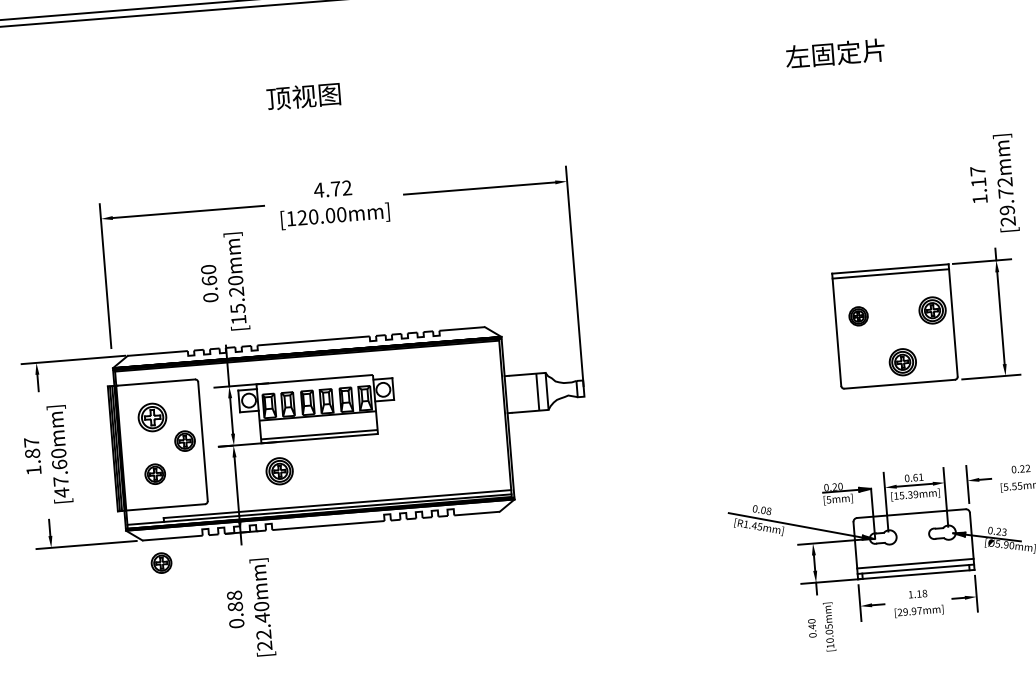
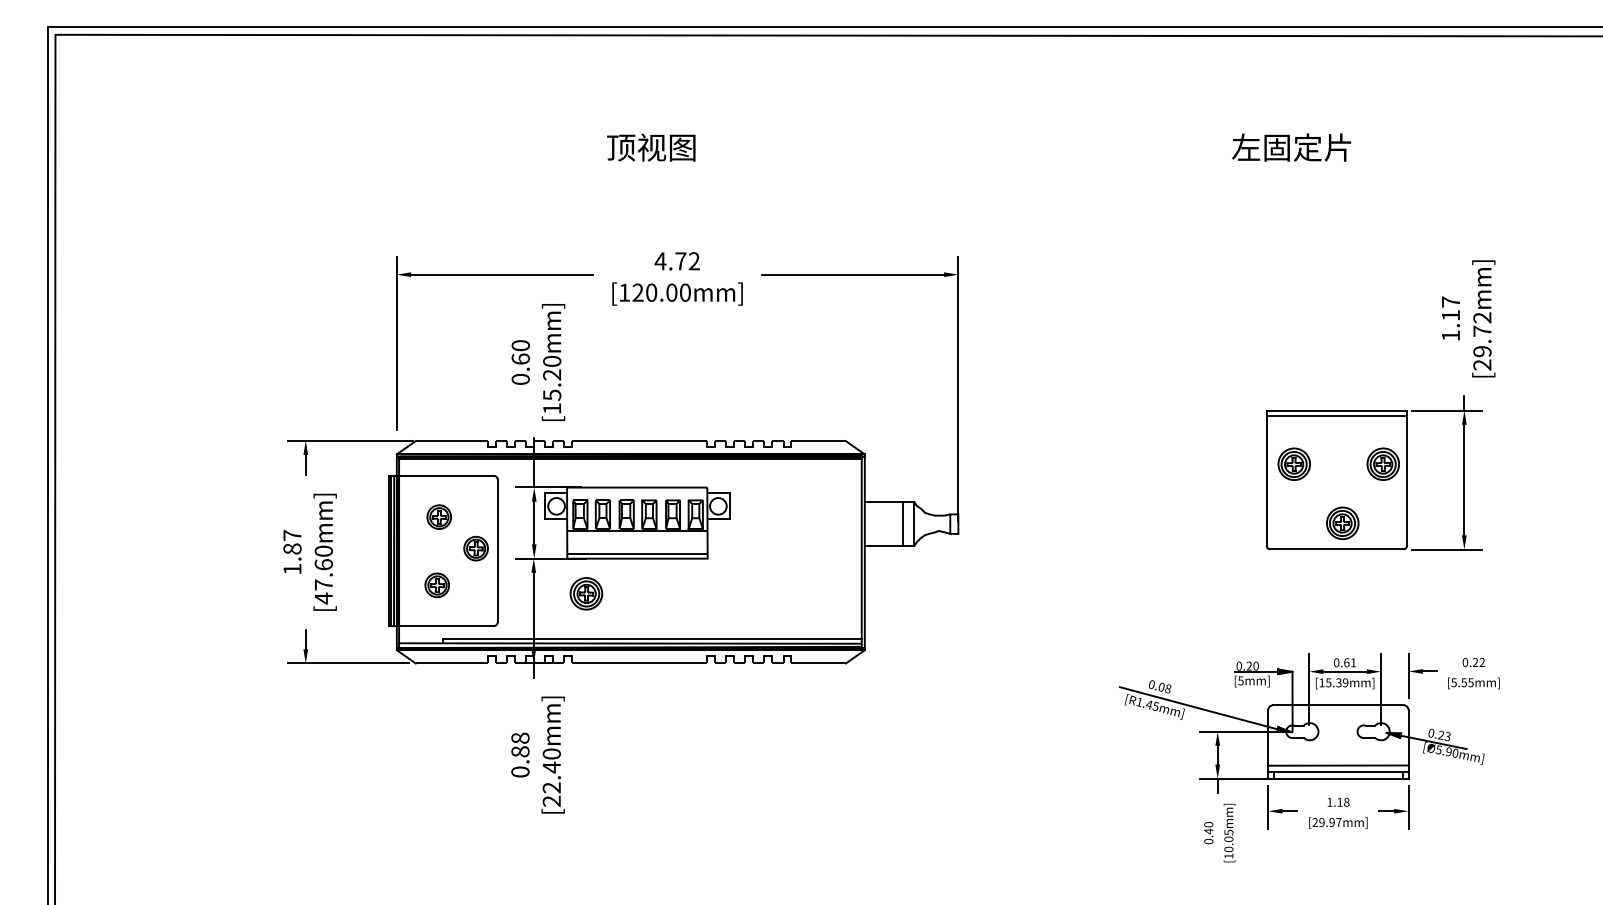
part: (857, 315) -> (1293, 463), size x1.43
part: (151, 416) -> (438, 516), size x0.71
part: (160, 563) -> (435, 692), removed

